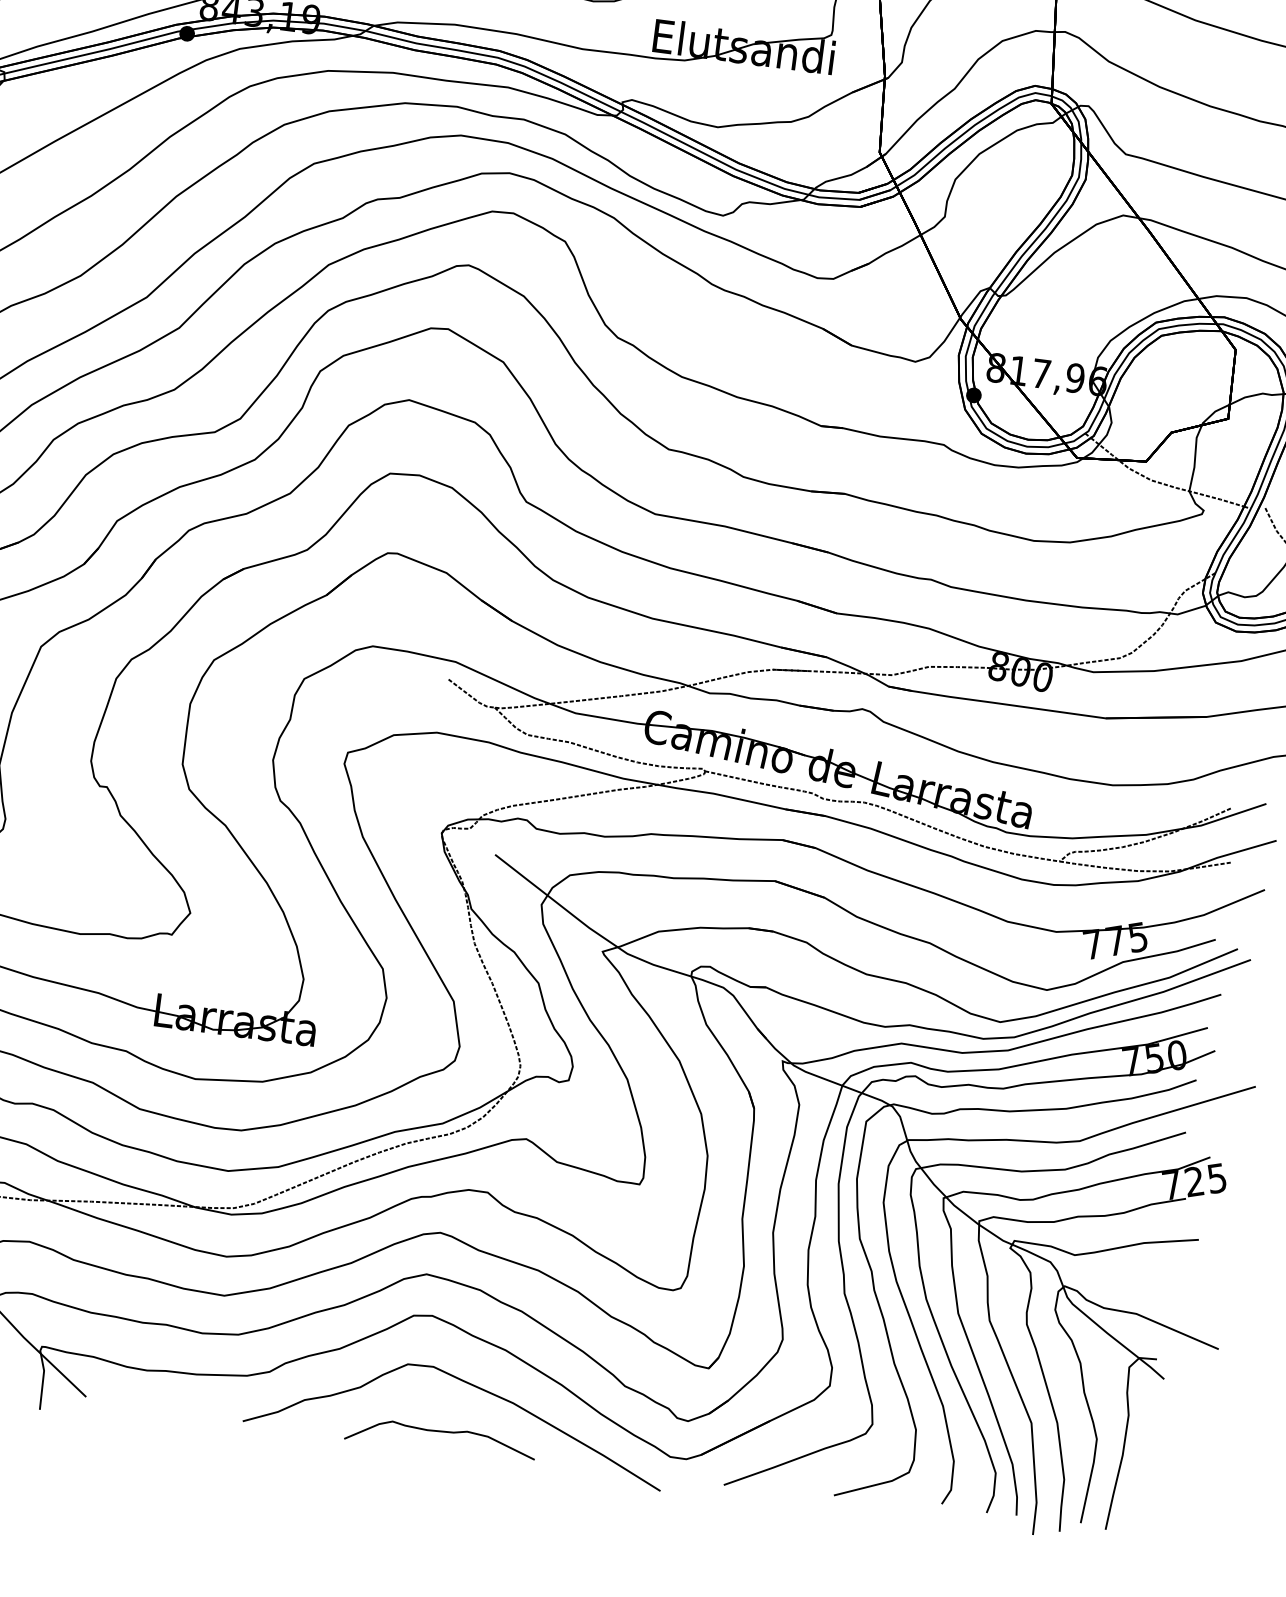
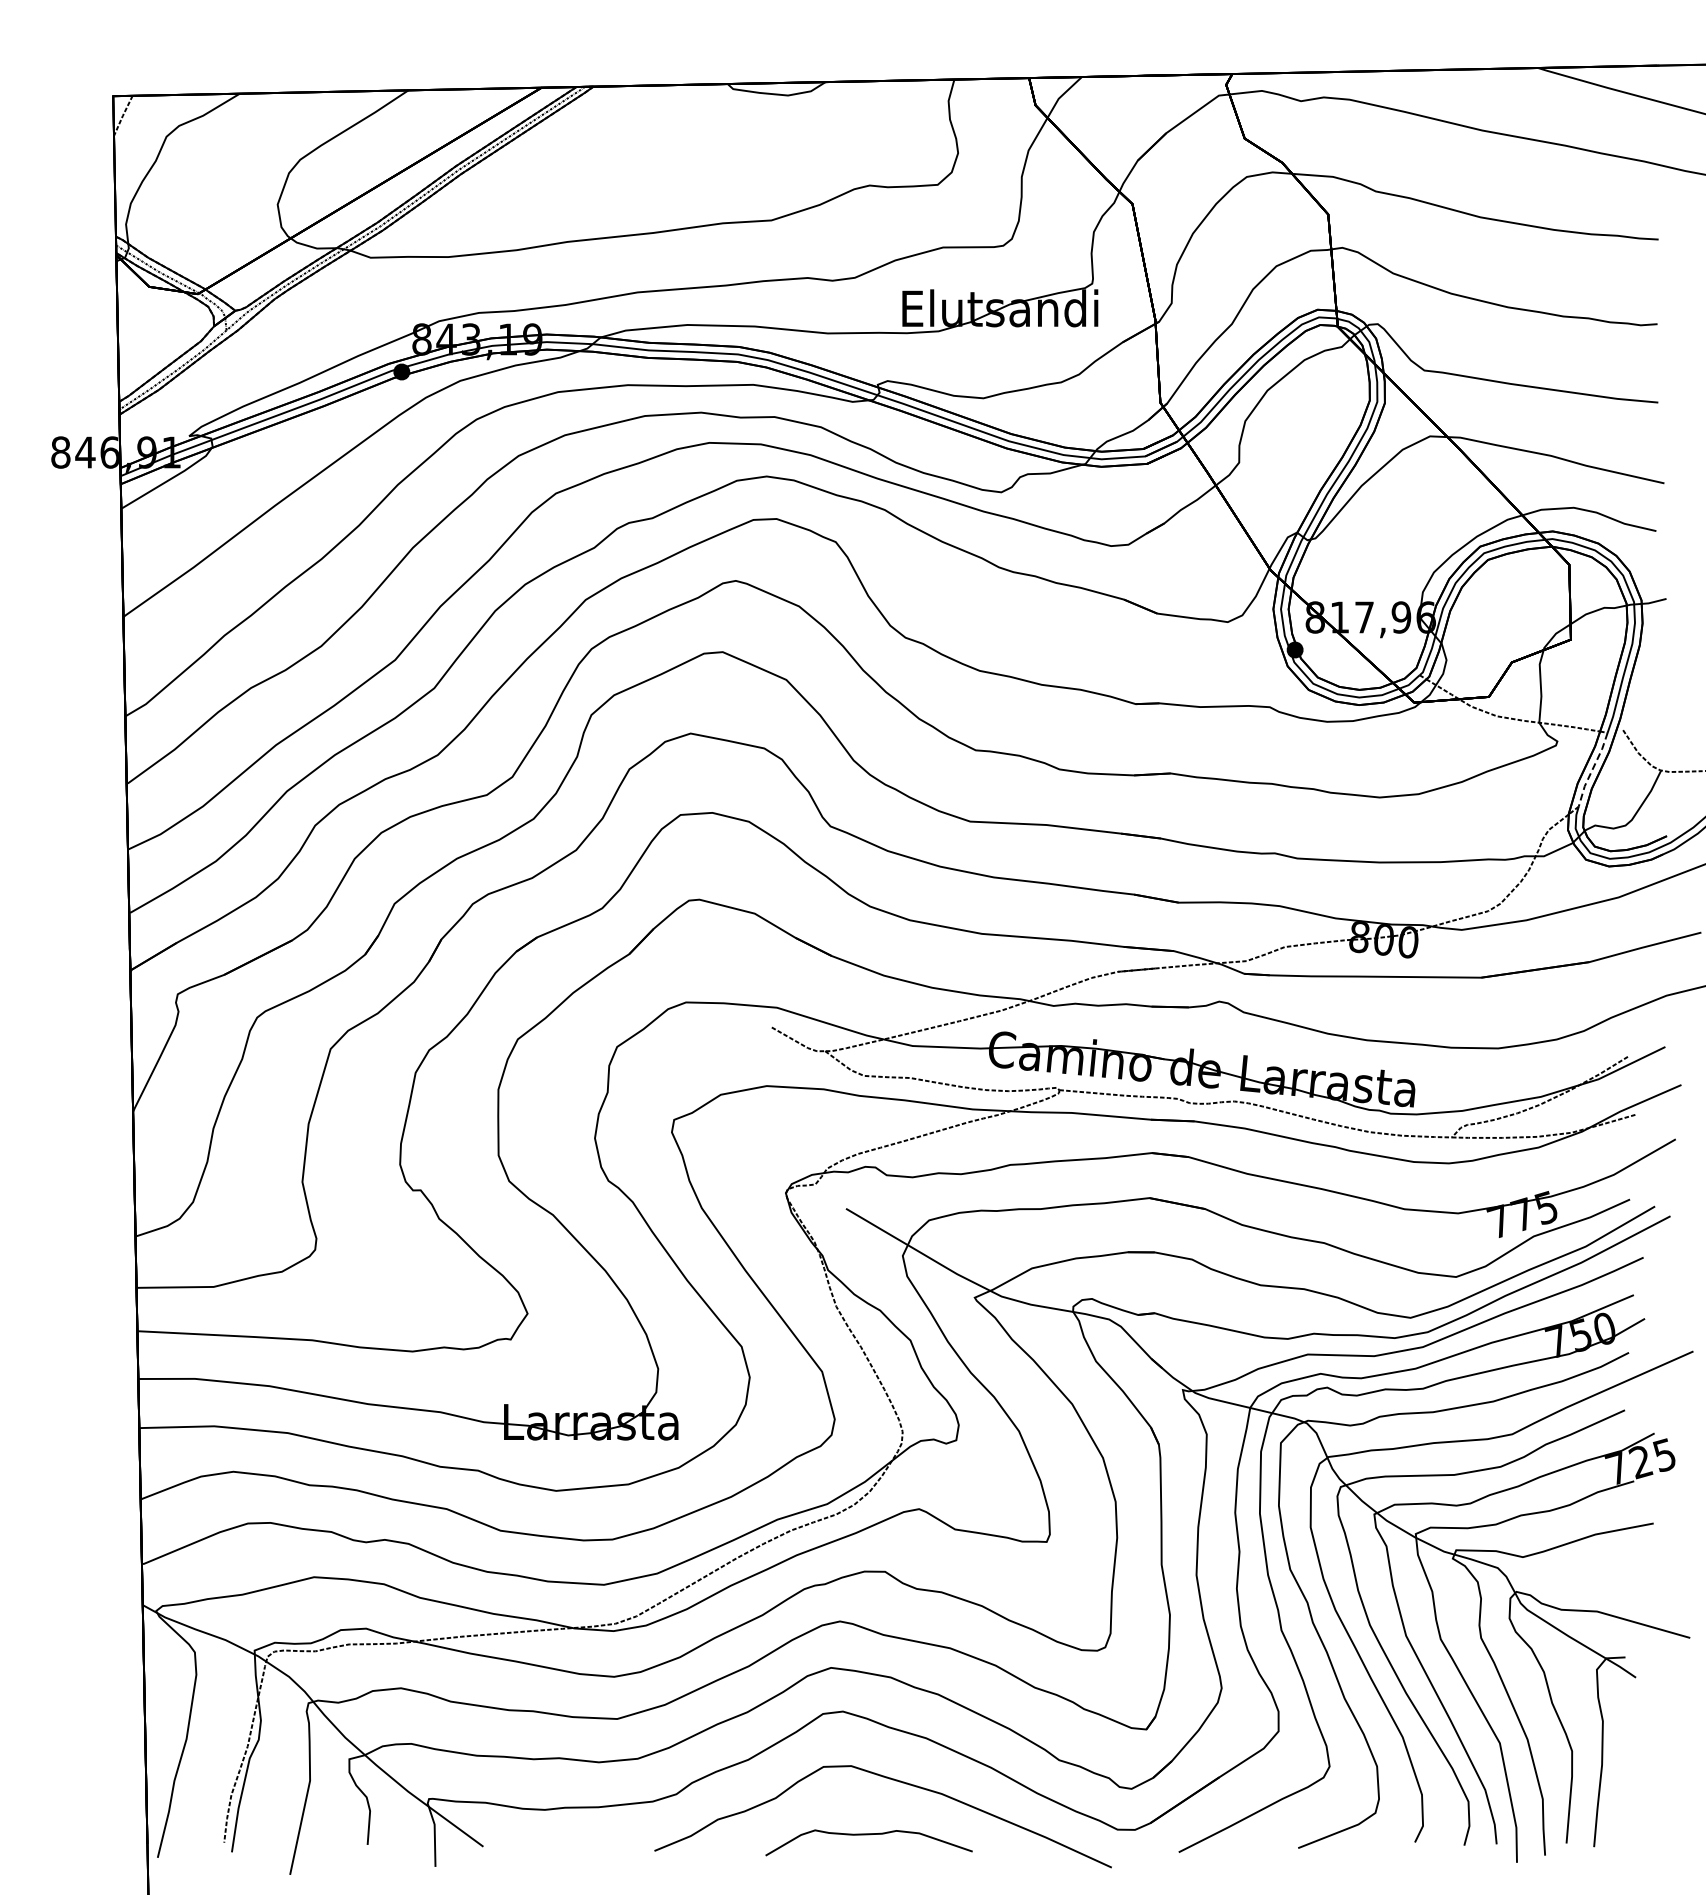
line: (1232, 540) -> (1592, 769), solid -> dashed

